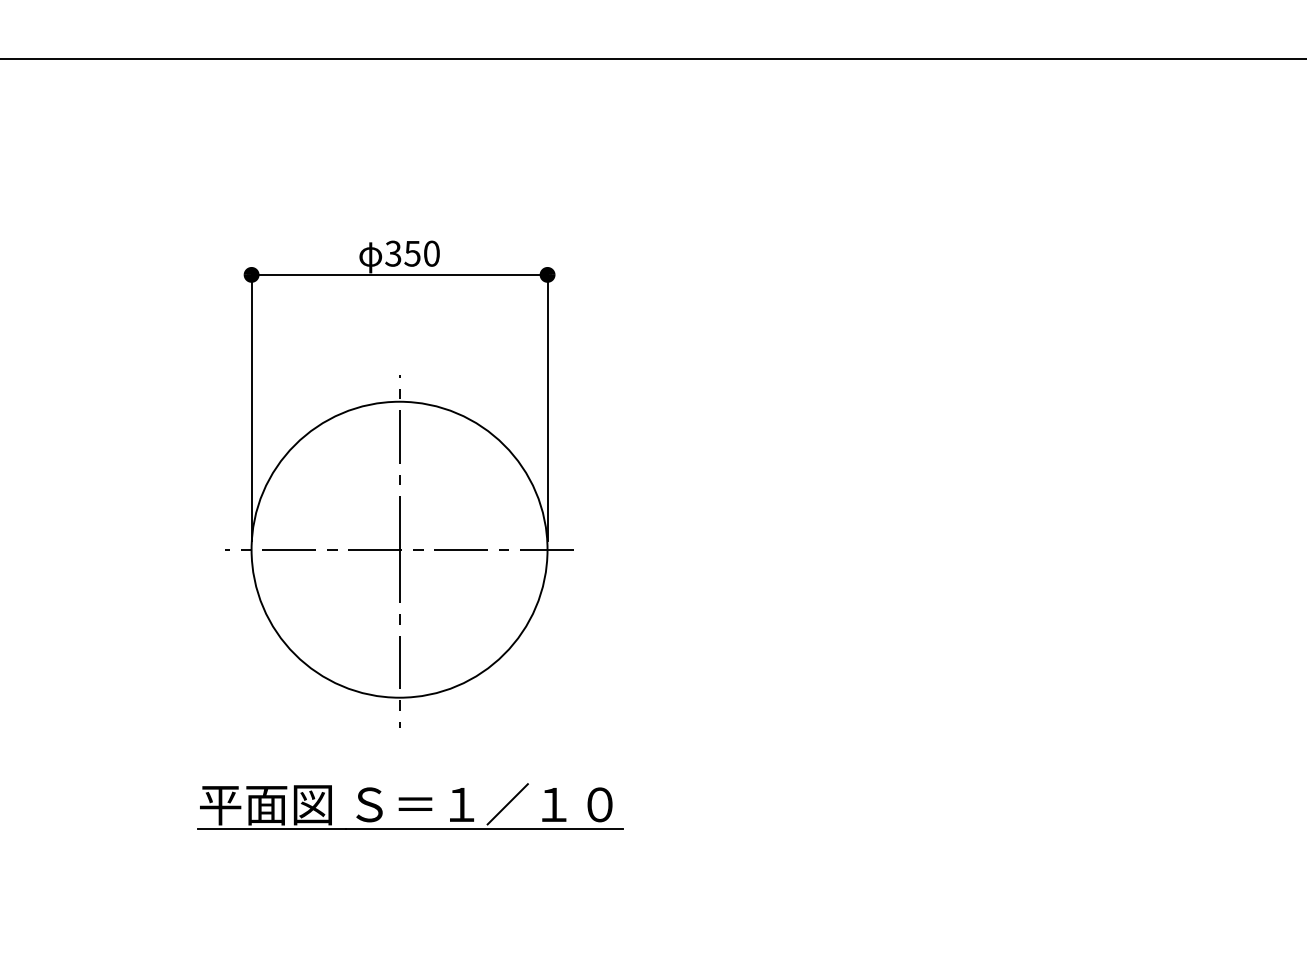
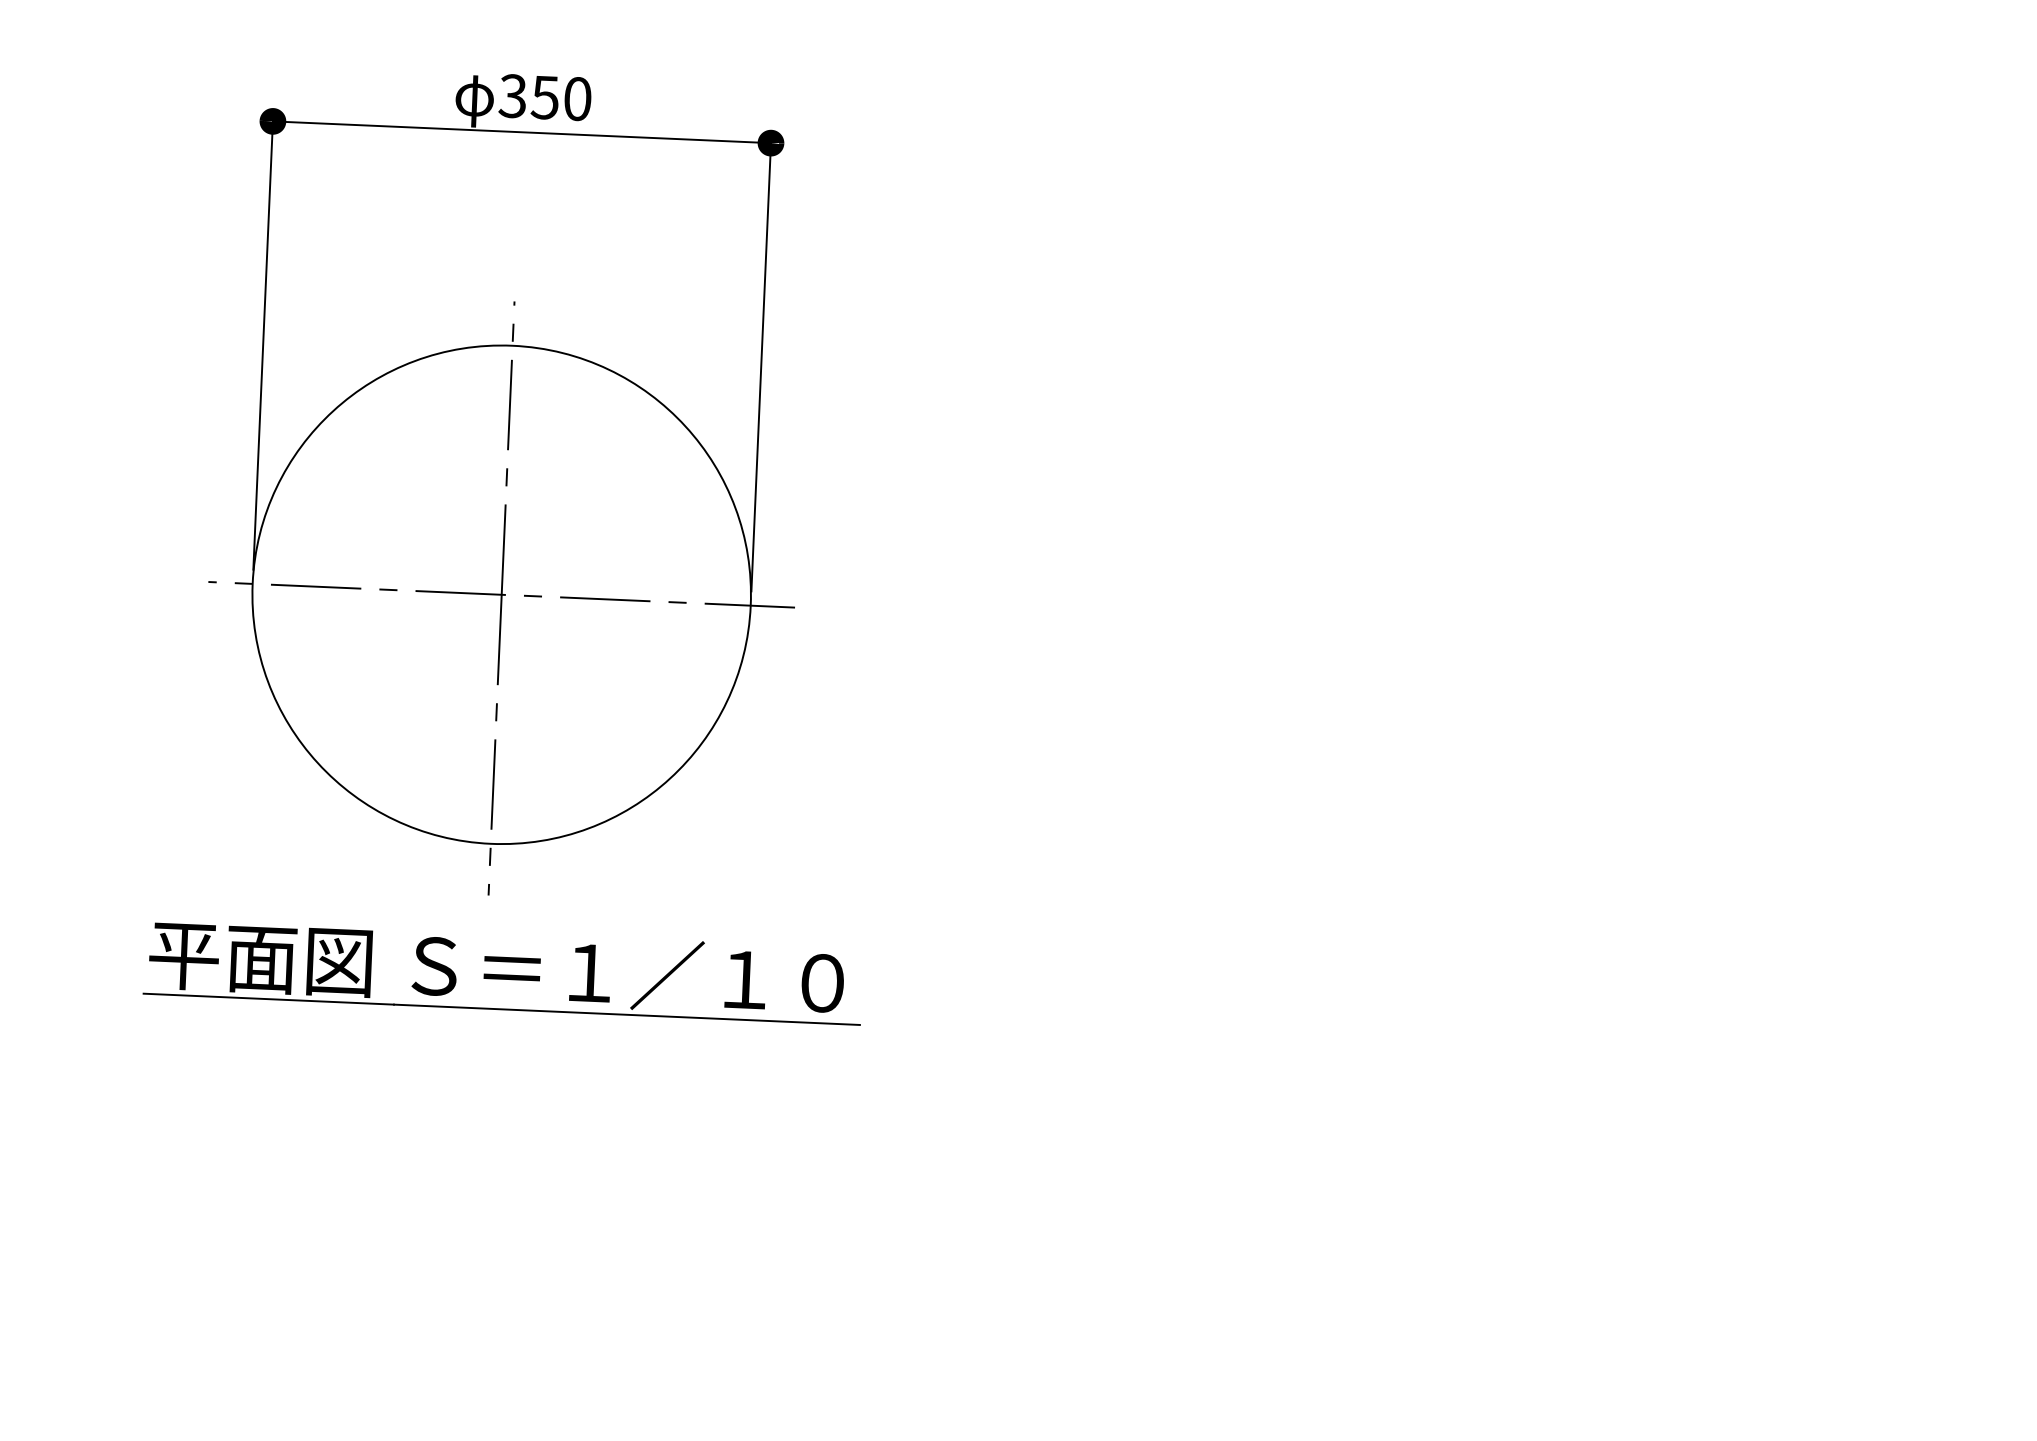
part: (410, 806) -> (503, 972), moved

